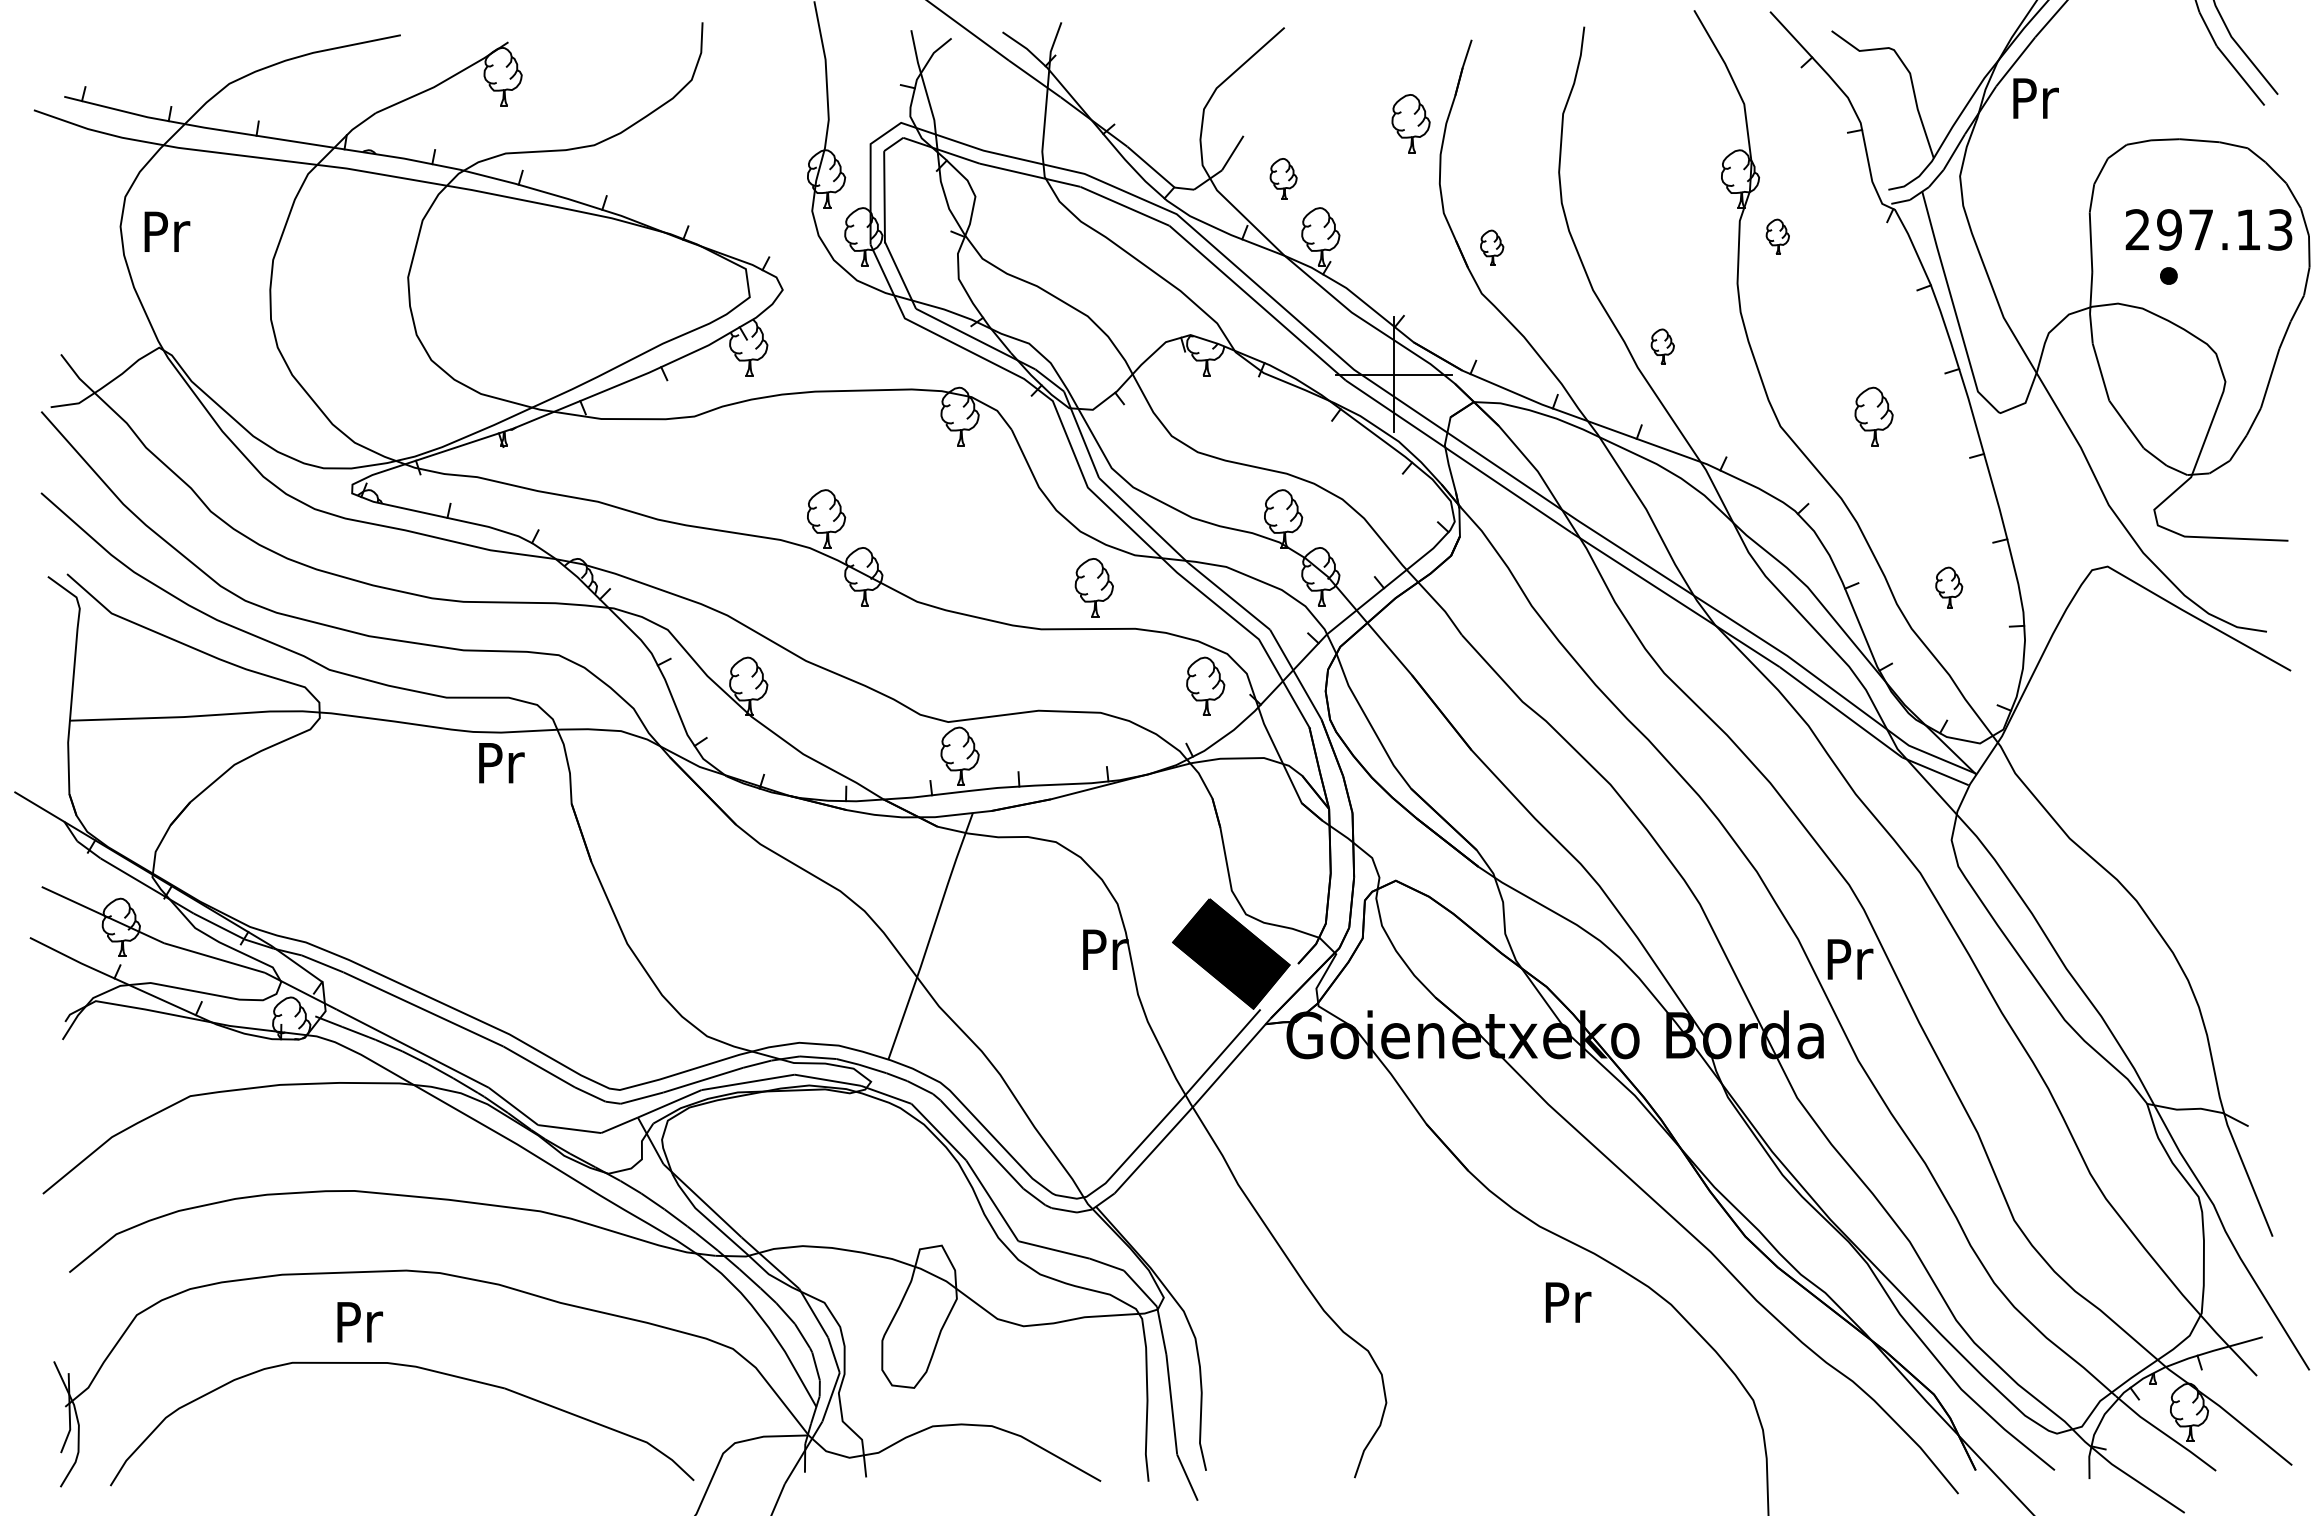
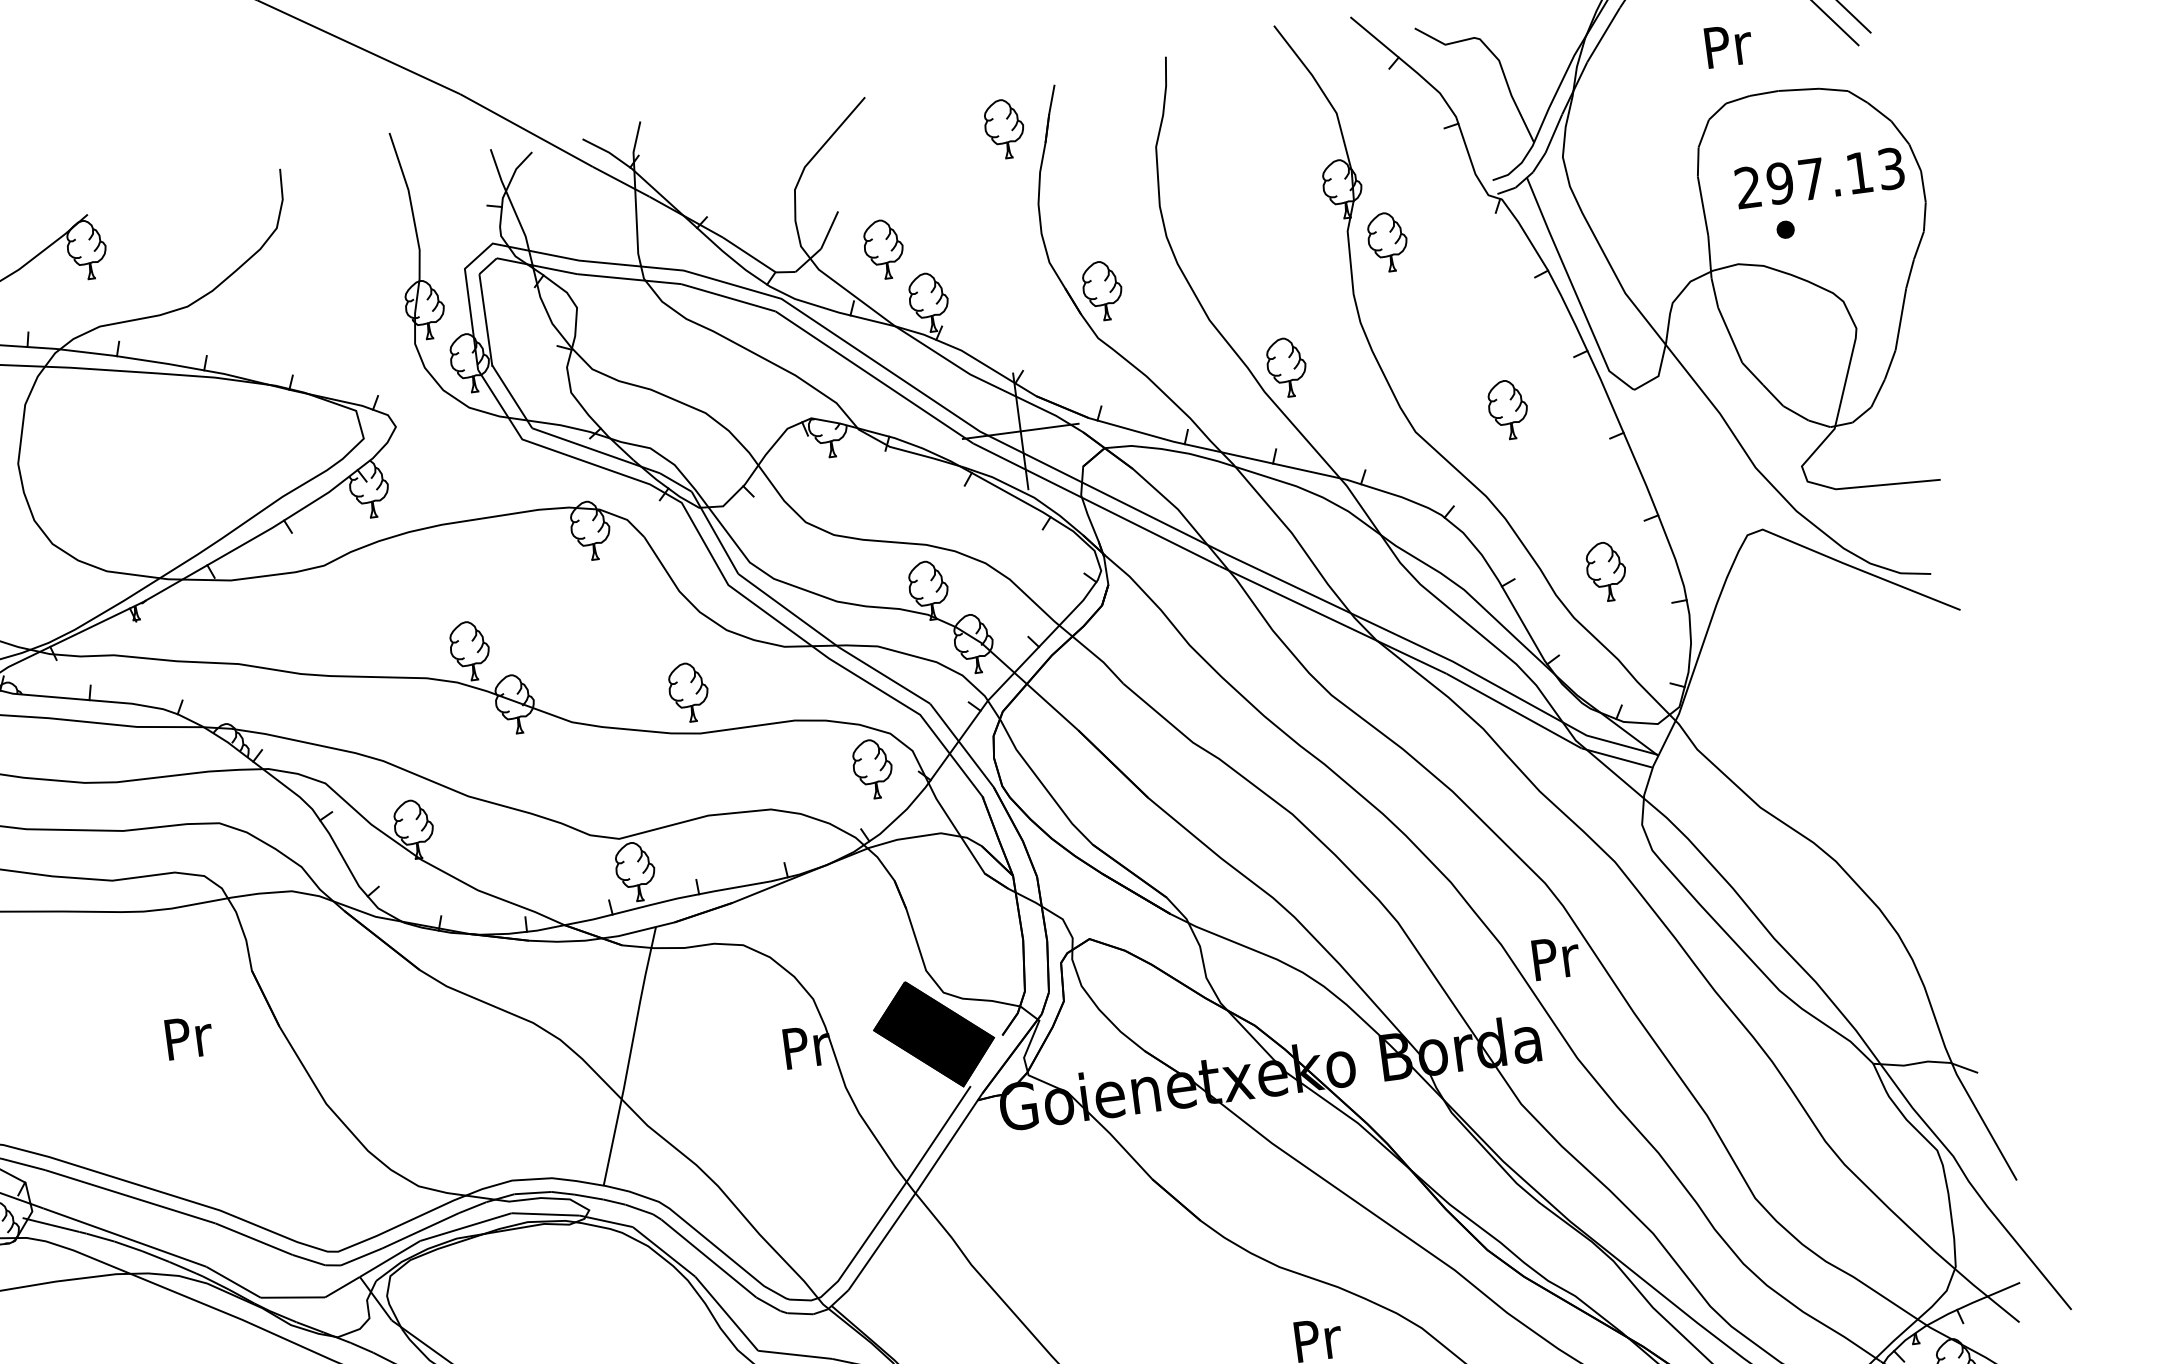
text: (2035, 98) -> (1728, 45), moved
part: (1410, 123) -> (1003, 128), moved
part: (1283, 178) -> (883, 248), size x1.43
part: (1777, 236) -> (1387, 241), size x1.67
part: (1491, 247) -> (1101, 290), size x1.67
part: (1662, 346) -> (1286, 367), size x1.67
part: (1093, 587) -> (688, 692), moved
part: (1948, 587) -> (1605, 571), size x1.43
text: (501, 763) -> (189, 1037), moved

